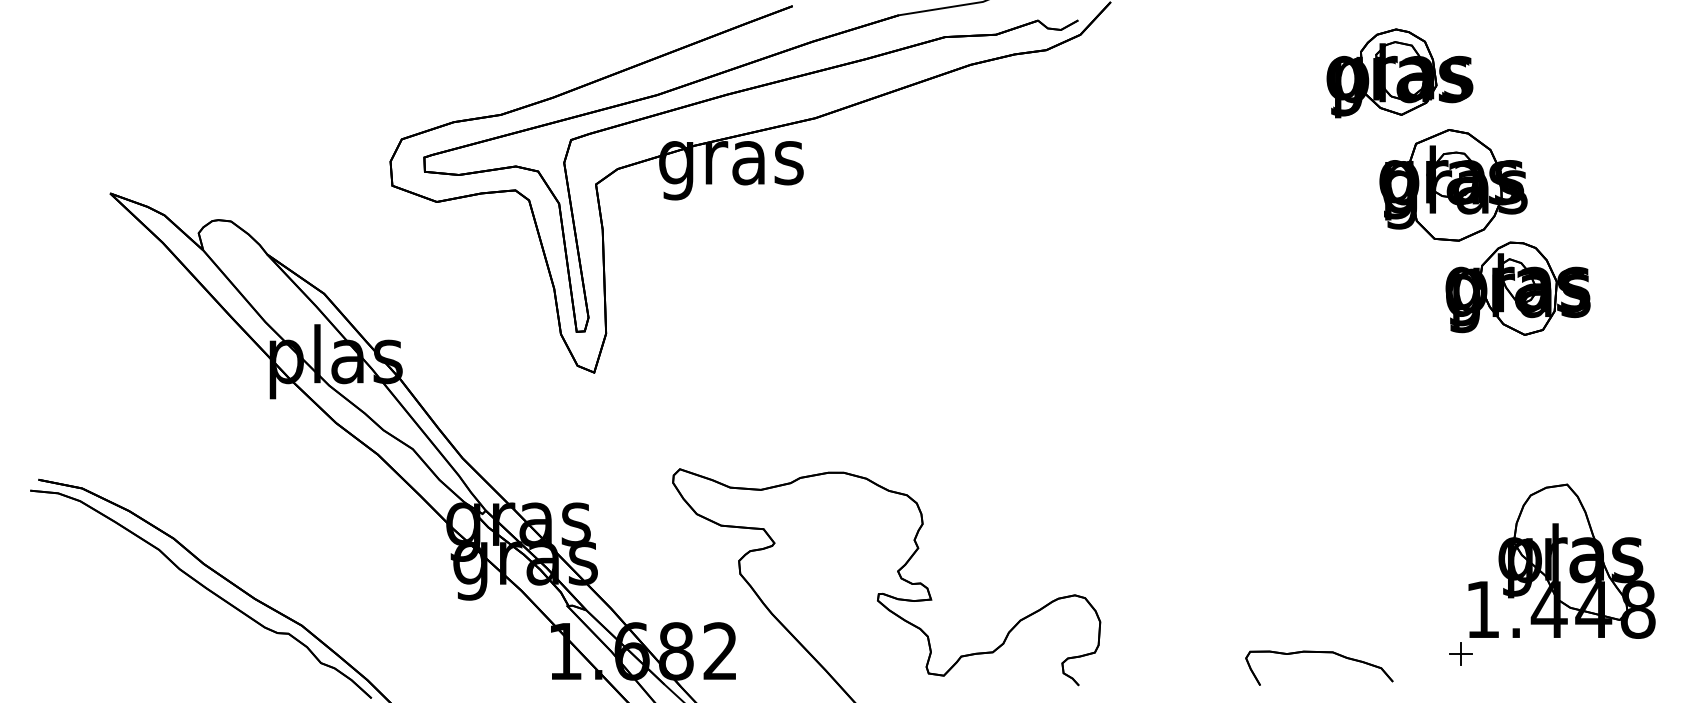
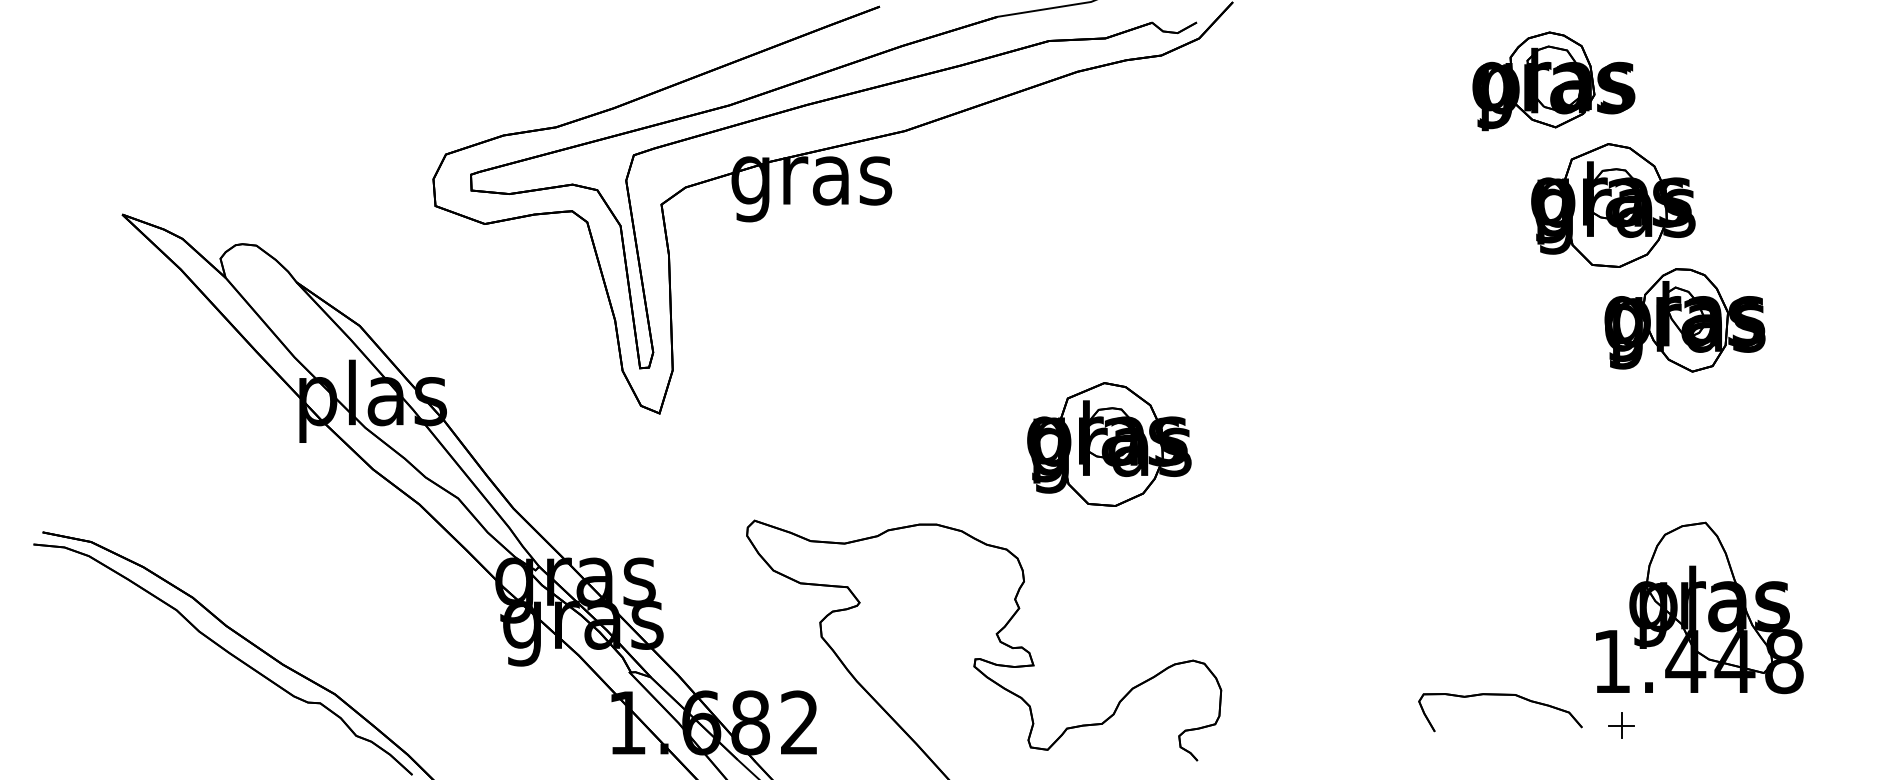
part: (999, 400) -> (1109, 444), added
part: (1561, 560) -> (1699, 607), moved
part: (1319, 652) -> (1500, 695), moved

